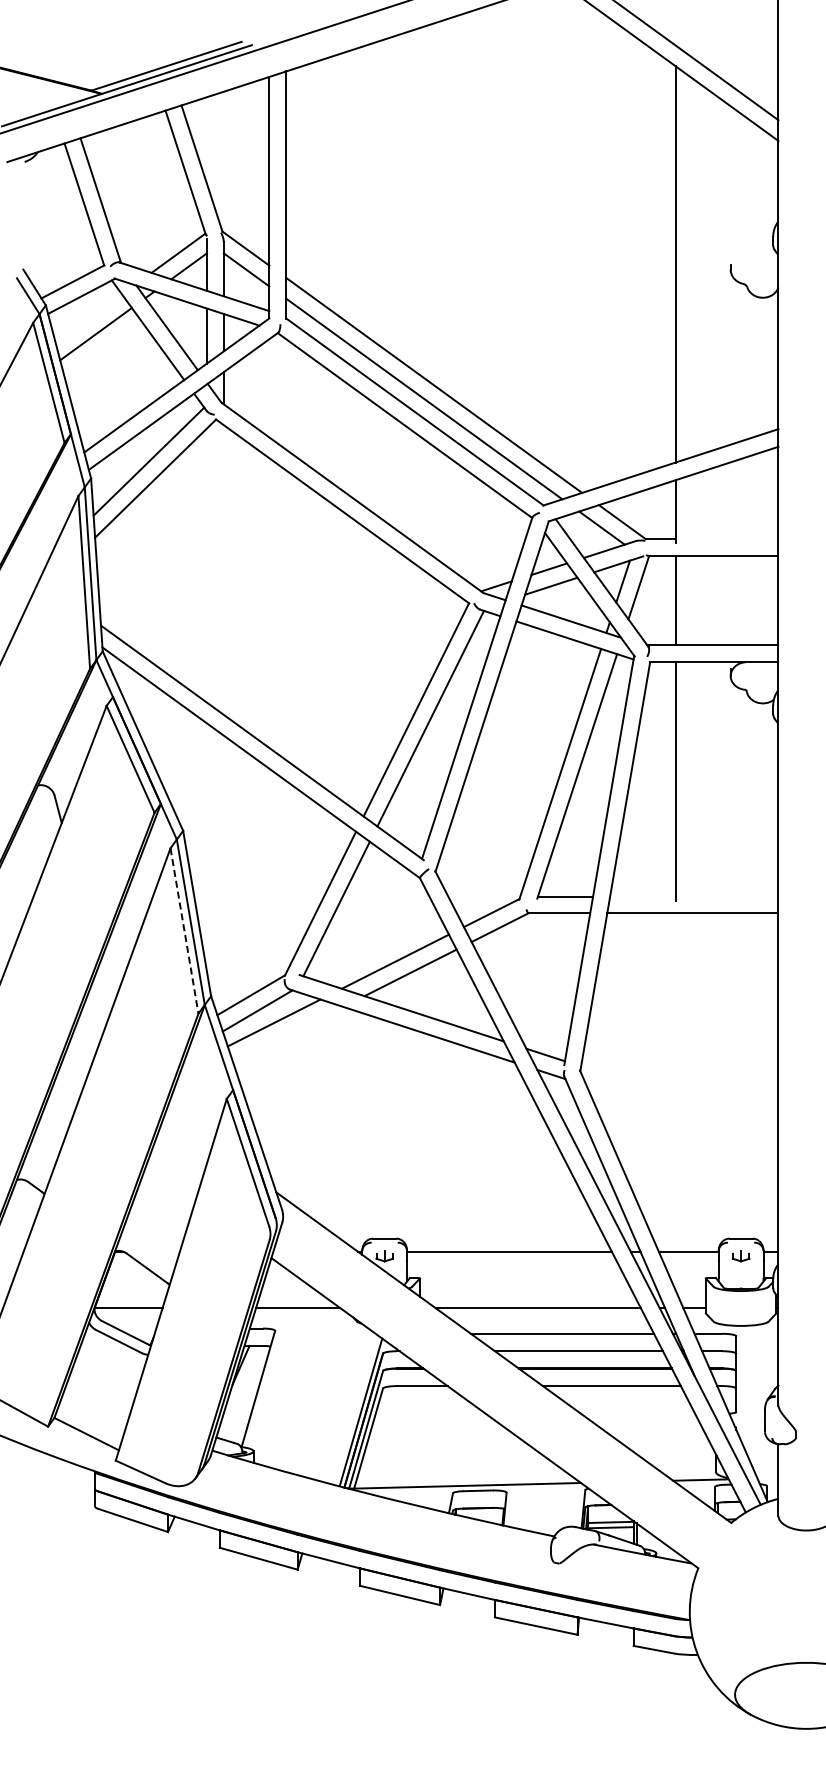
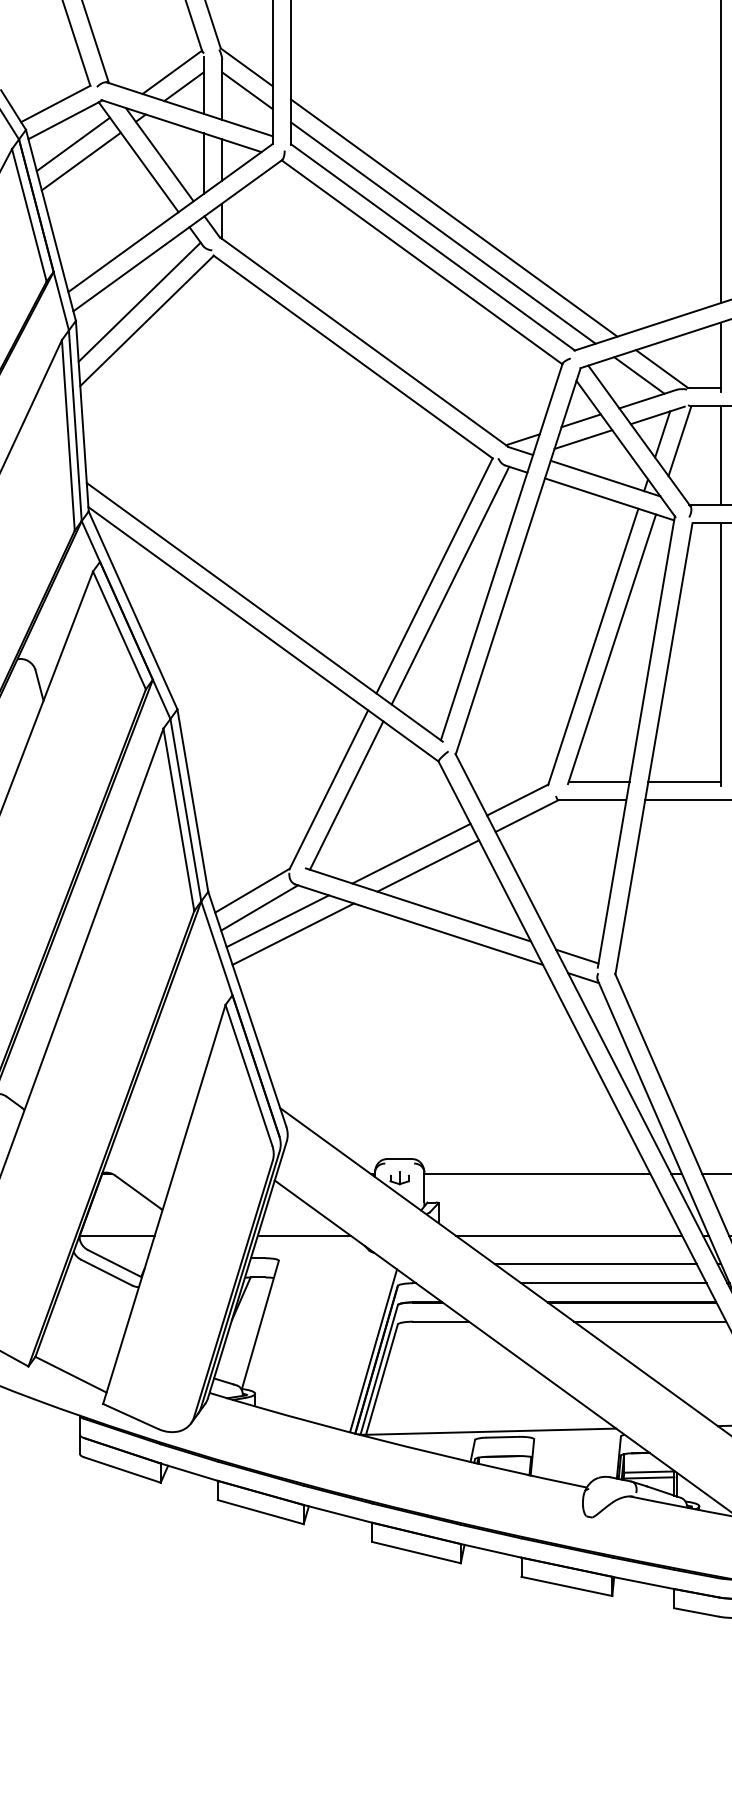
line: (88, 318) -> (73, 144), added
line: (642, 896) -> (684, 781), added
line: (184, 931) -> (178, 820), dashed -> solid
line: (288, 1034) -> (293, 933), added

